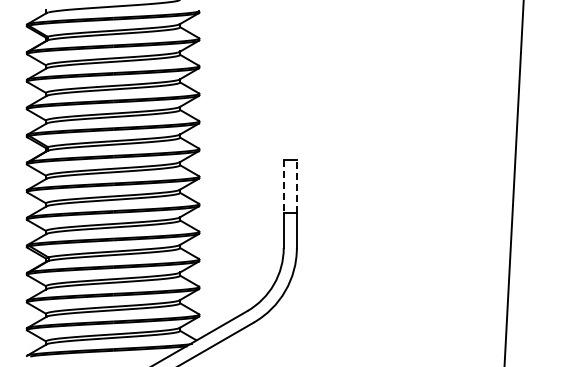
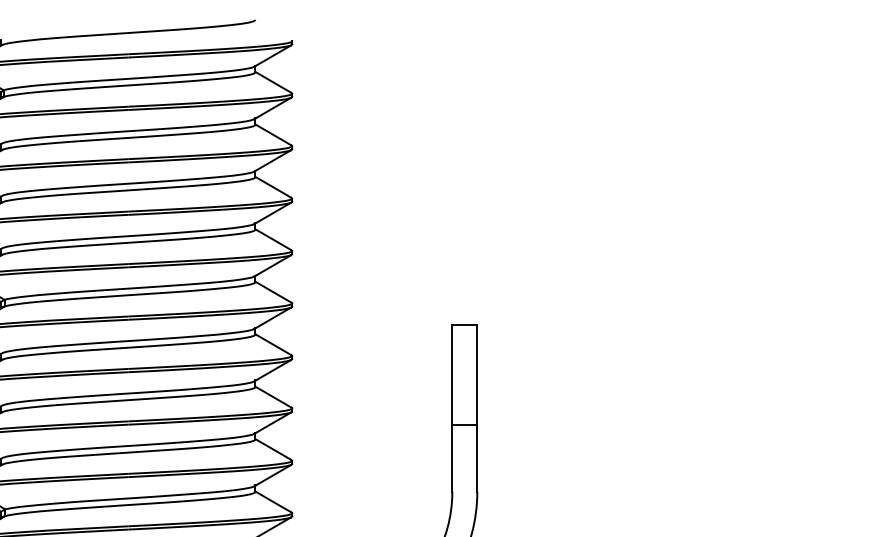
line: (296, 186) -> (476, 374), dashed -> solid
line: (283, 187) -> (451, 376), dashed -> solid

